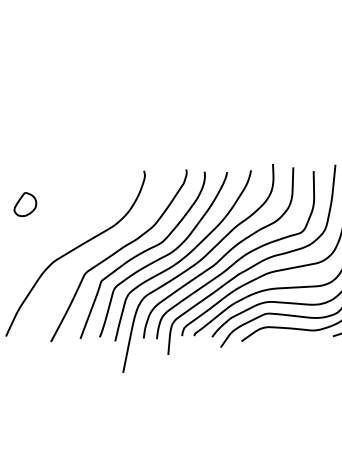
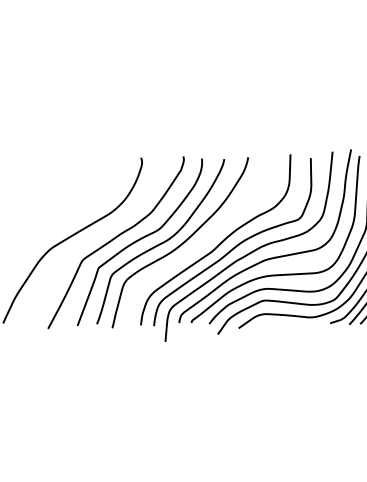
part: (25, 204) -> (22, 191), removed
curve: (195, 265) -> (192, 252), removed

